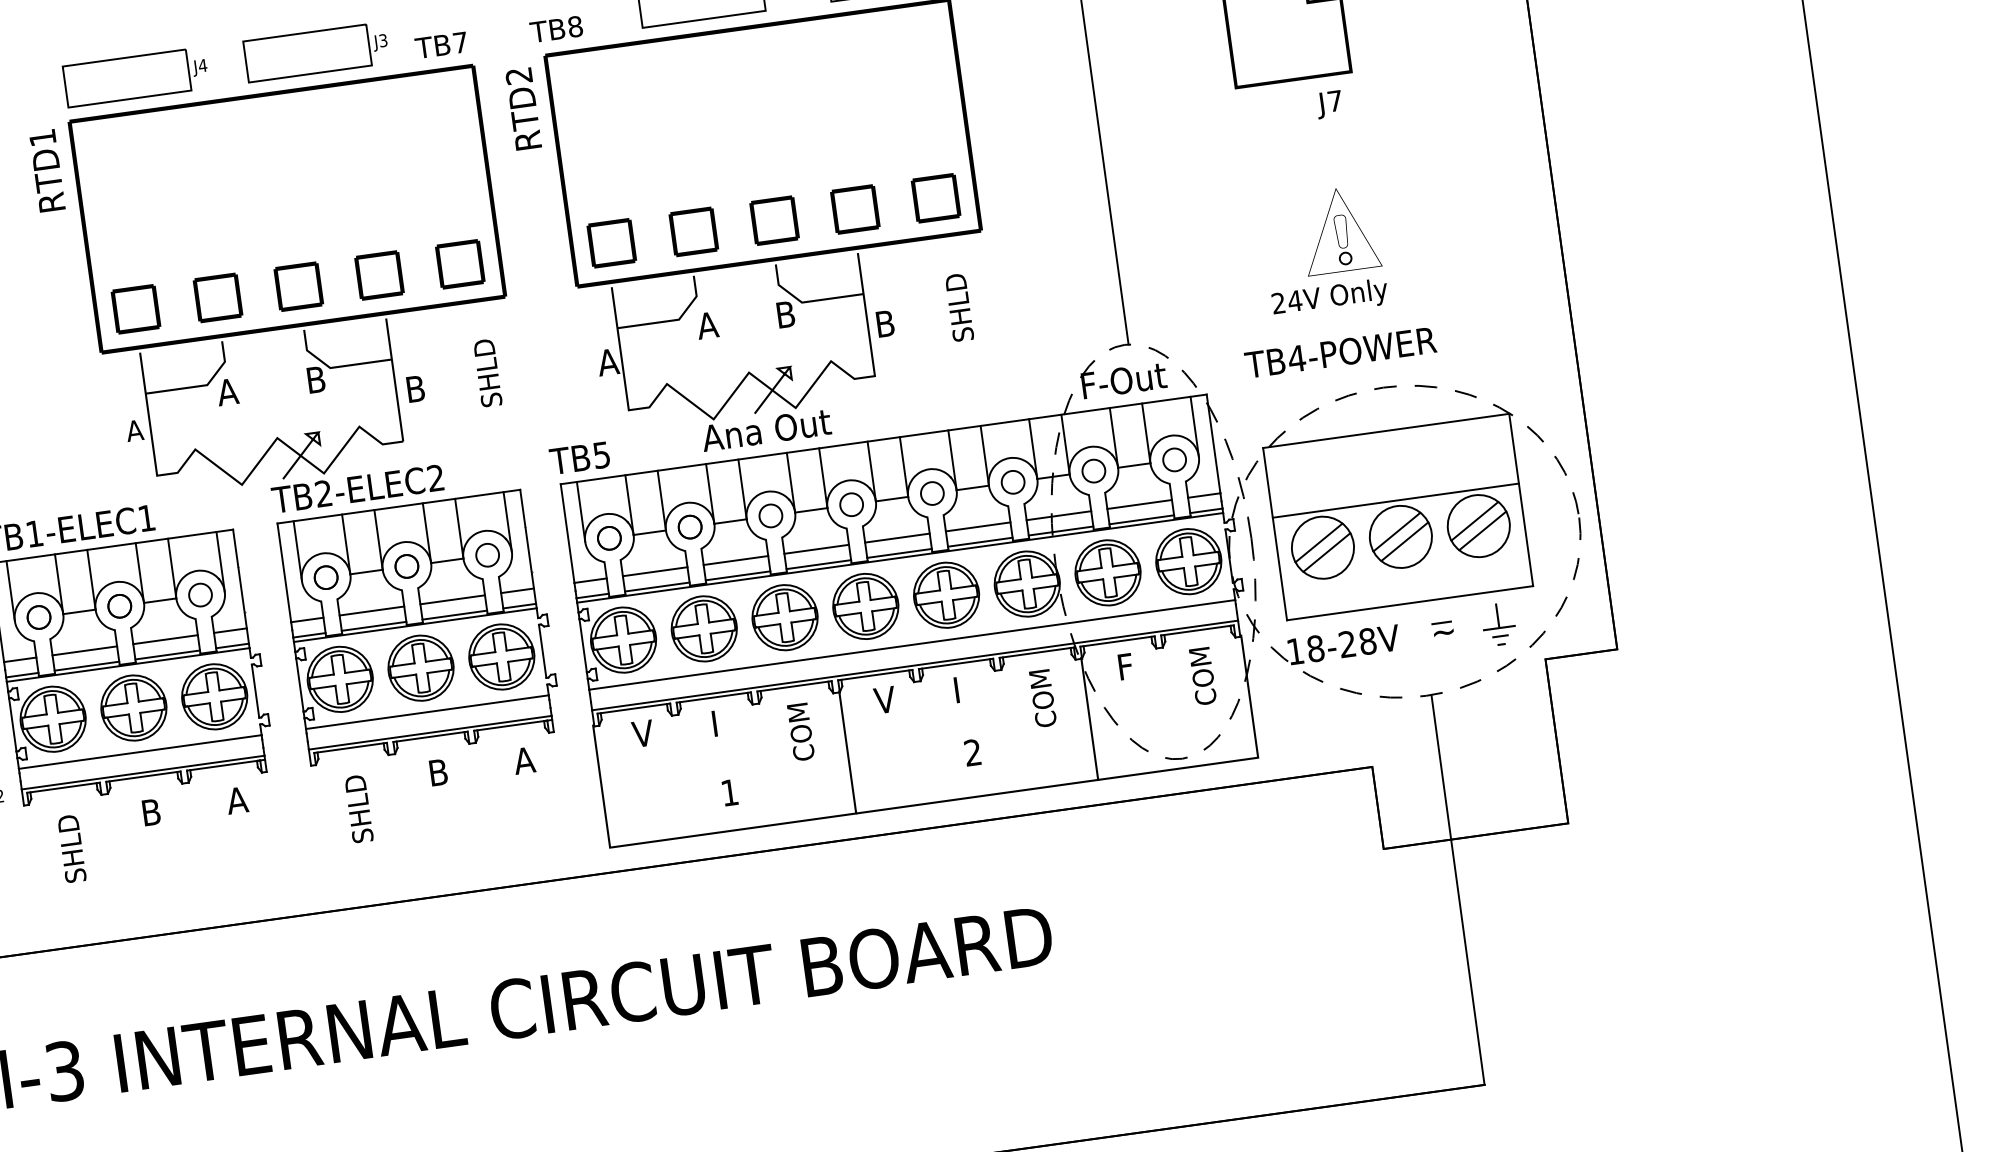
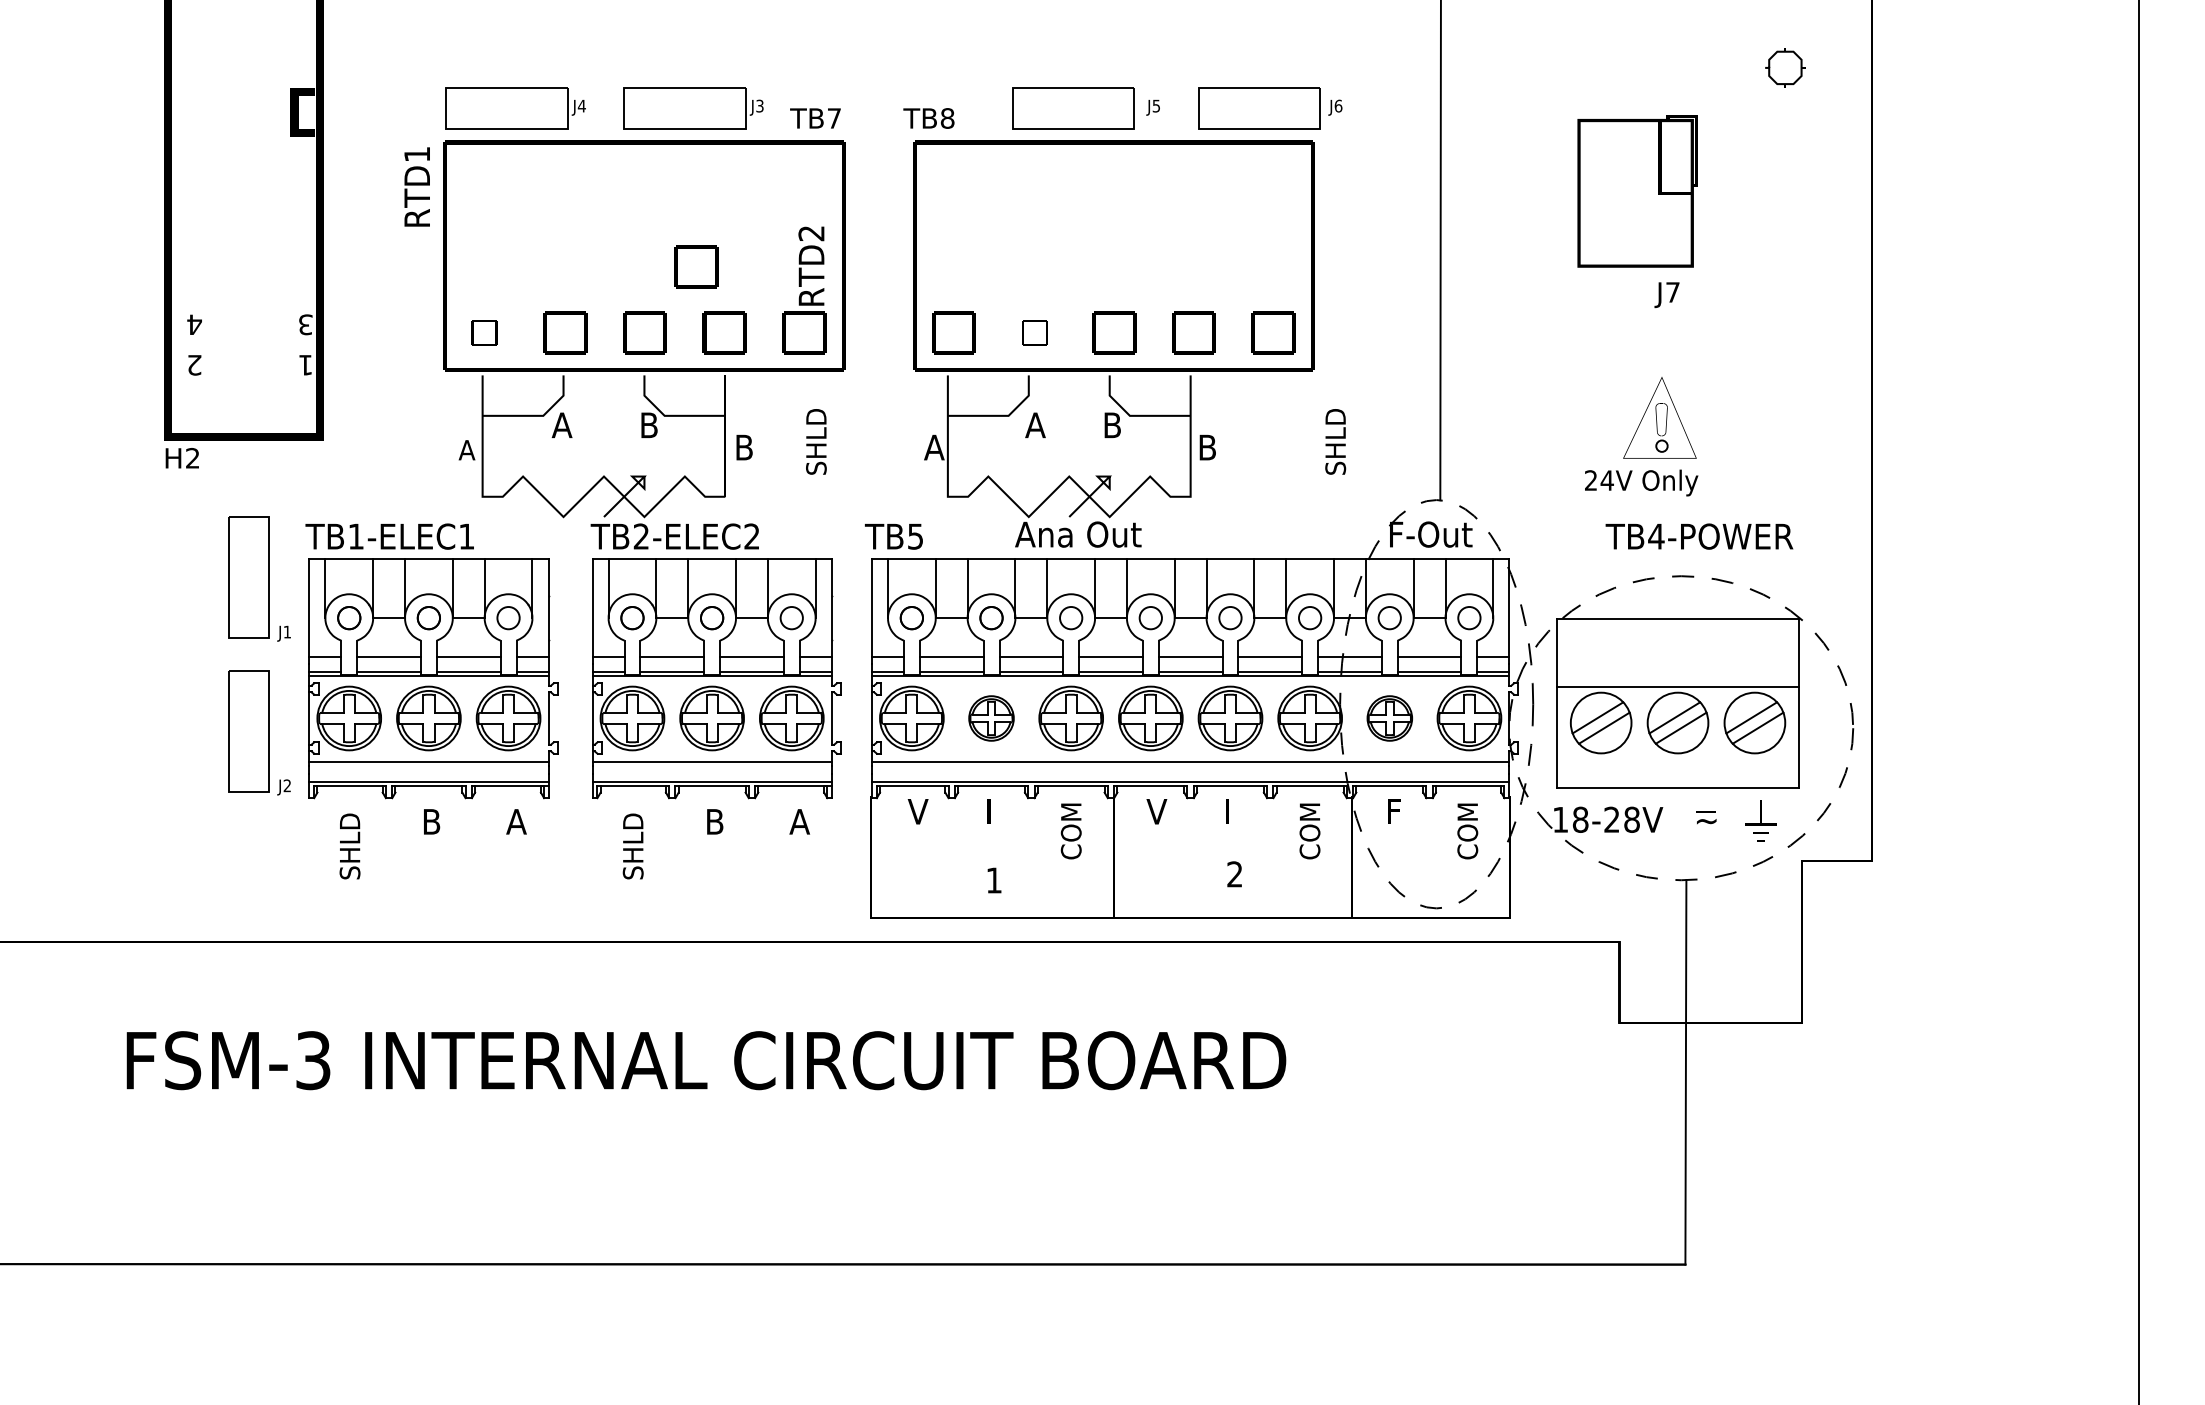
text: (523, 108) -> (811, 265), moved
part: (341, 212) -> (696, 266), added
part: (693, 231) -> (1034, 332), size x0.6
text: (959, 307) -> (1335, 441), moved
part: (135, 308) -> (484, 332), size x0.6
text: (1340, 352) -> (1699, 536), moved
part: (1107, 572) -> (1389, 718), size x0.7
part: (704, 628) -> (991, 718), size x0.7

